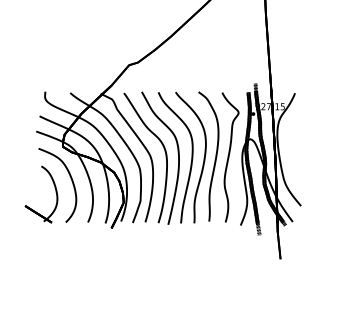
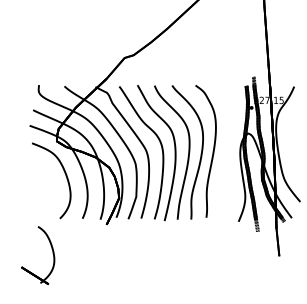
curve: (229, 157) -> (227, 152), removed
part: (55, 192) -> (52, 253), moved

